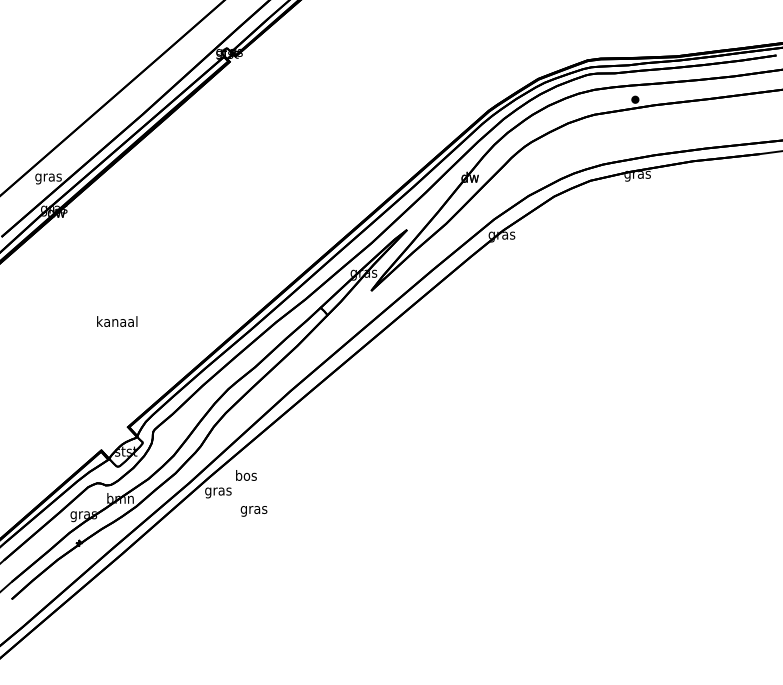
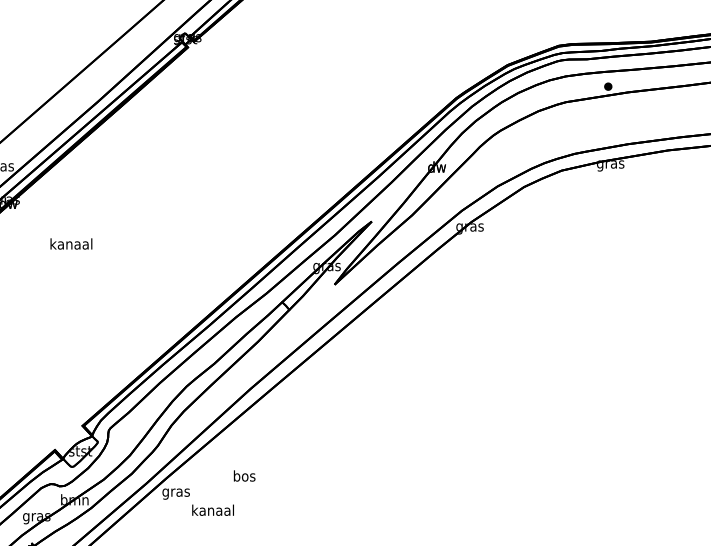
text: (117, 321) -> (71, 243), moved
text: (246, 475) -> (244, 476), moved
text: (253, 509) -> (212, 511), gras -> kanaal

